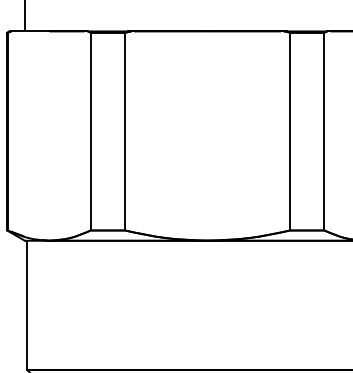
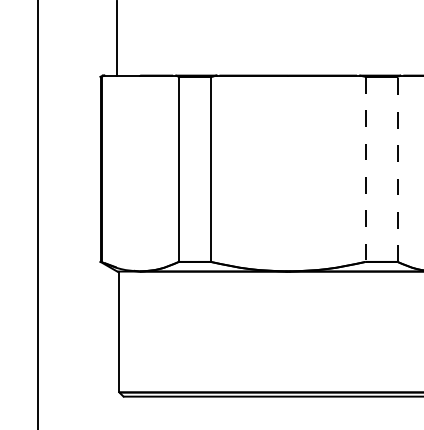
line: (290, 131) -> (365, 169), solid -> dashed
line: (324, 131) -> (397, 169), solid -> dashed

